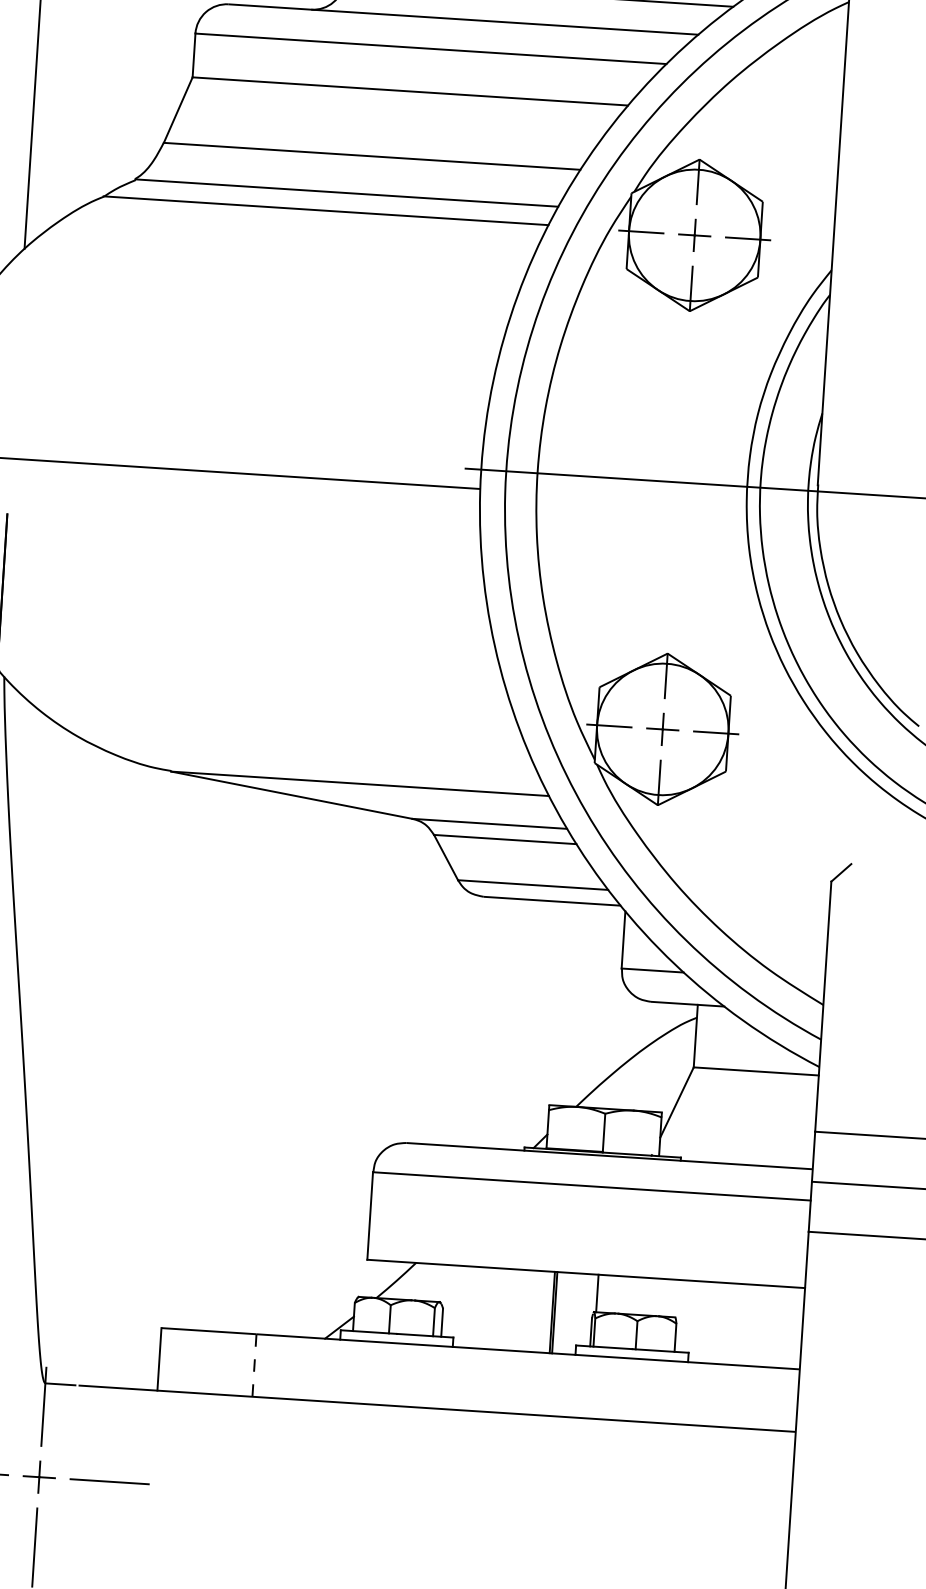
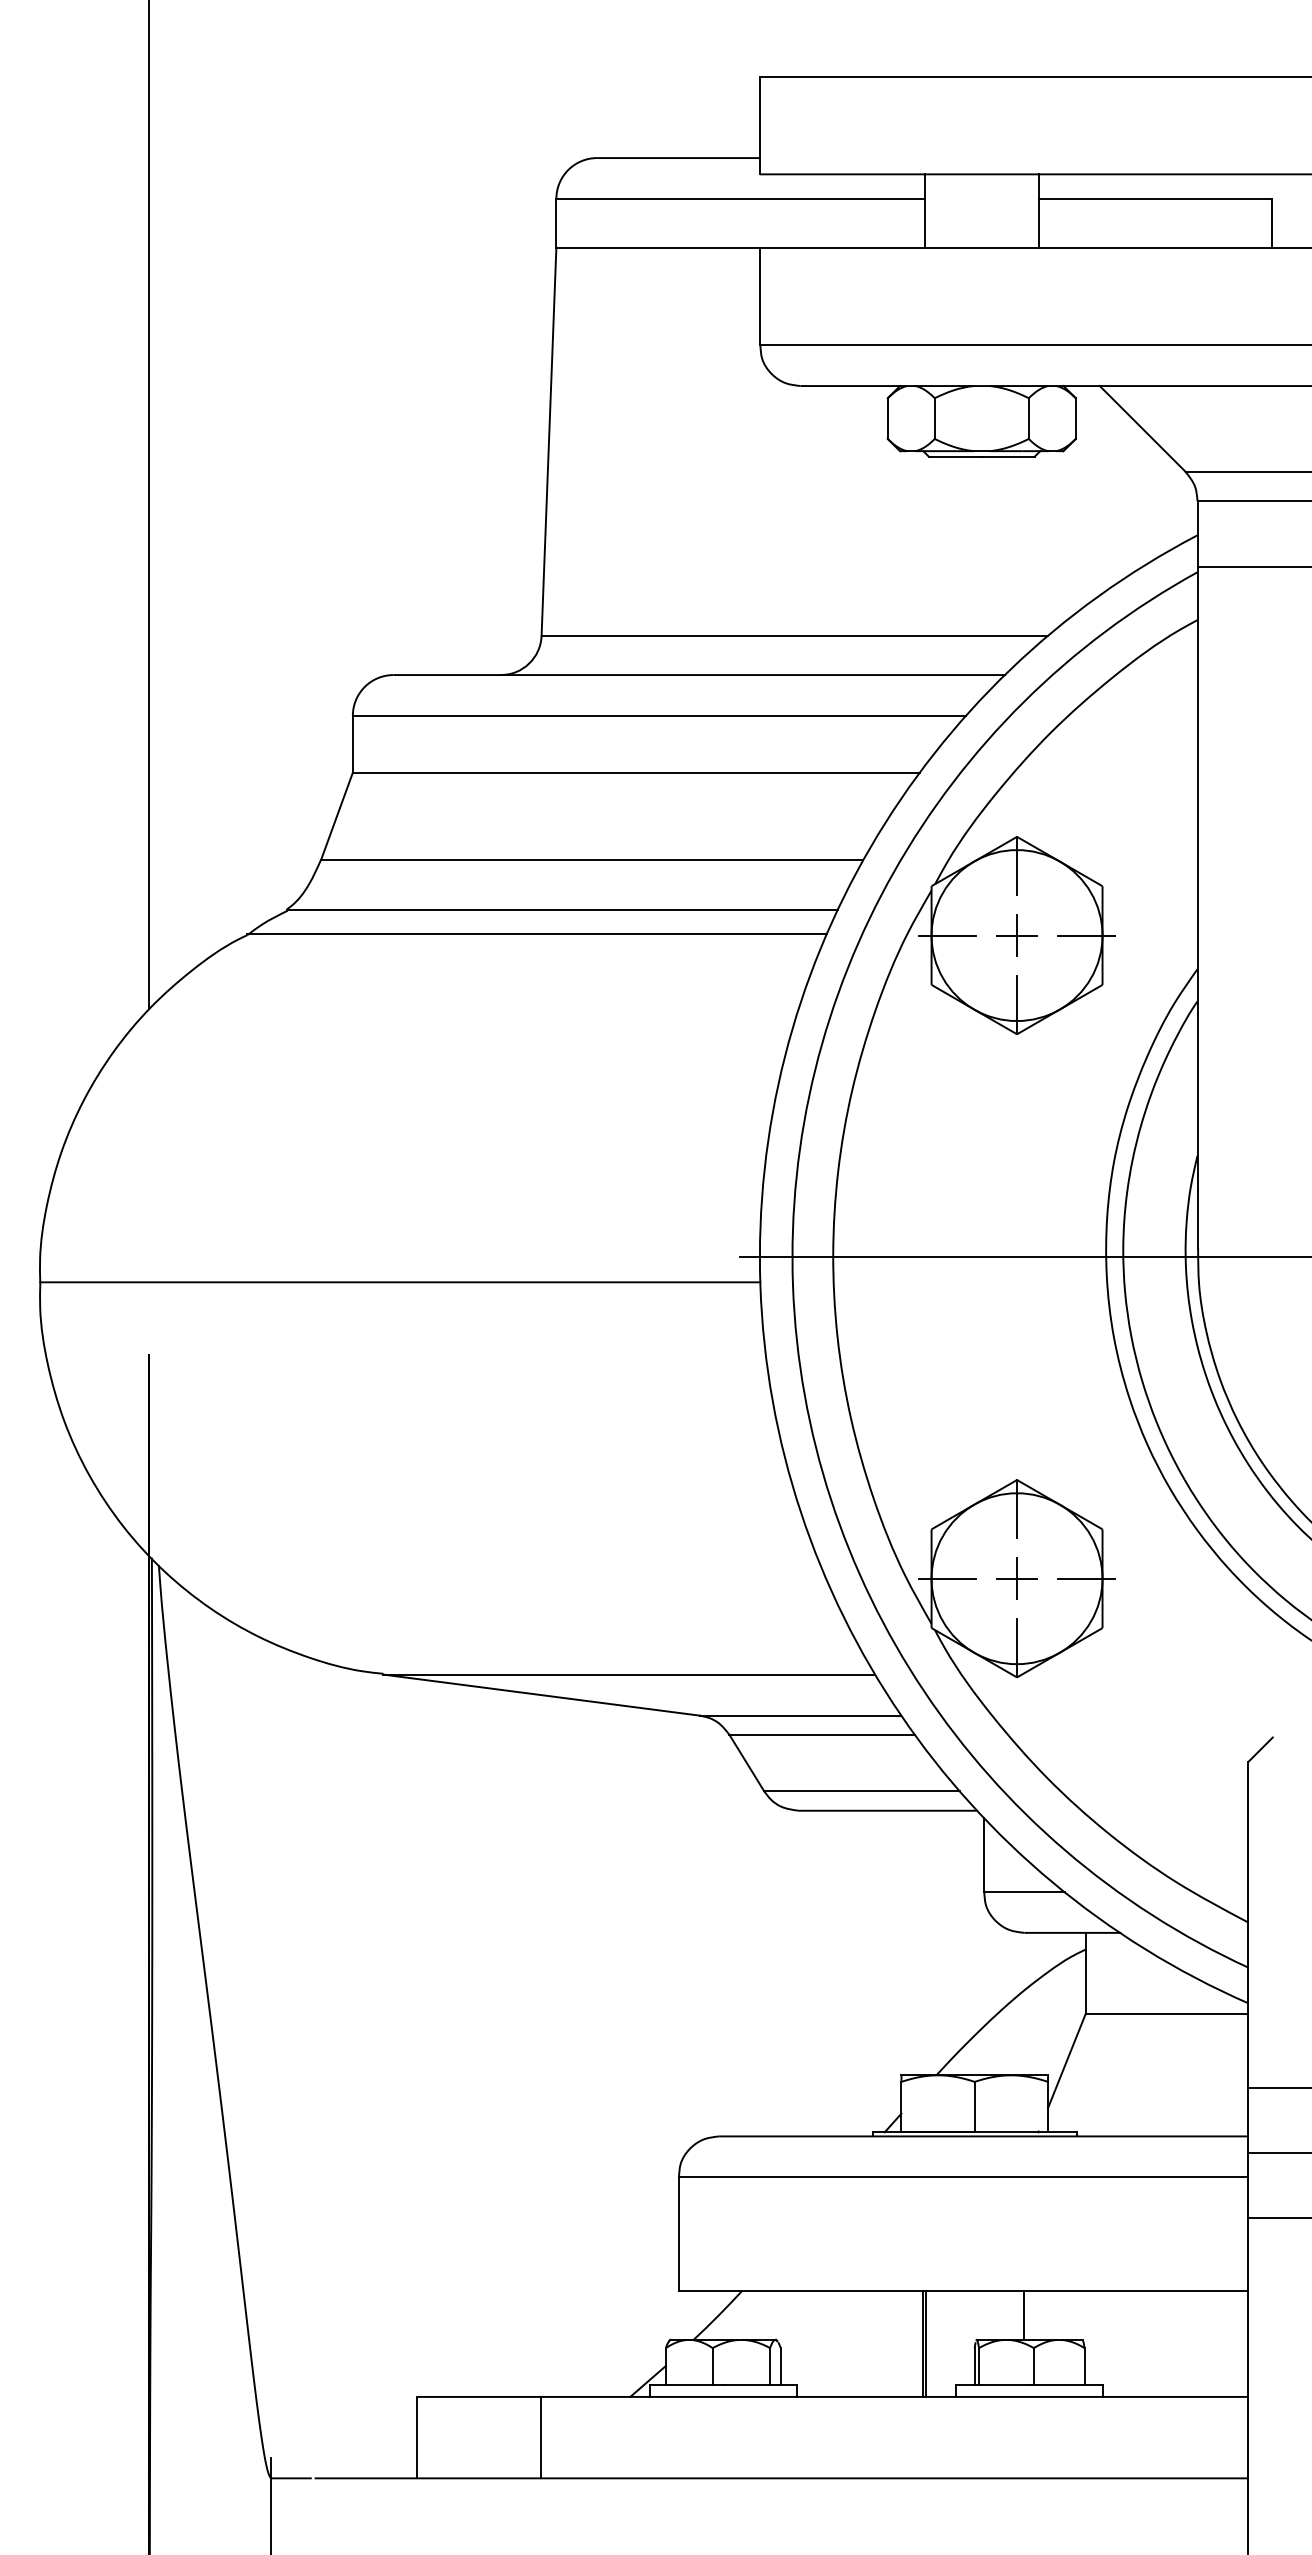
line: (597, 1293) -> (1023, 2315), moved
line: (254, 1365) -> (541, 2437), dashed -> solid

